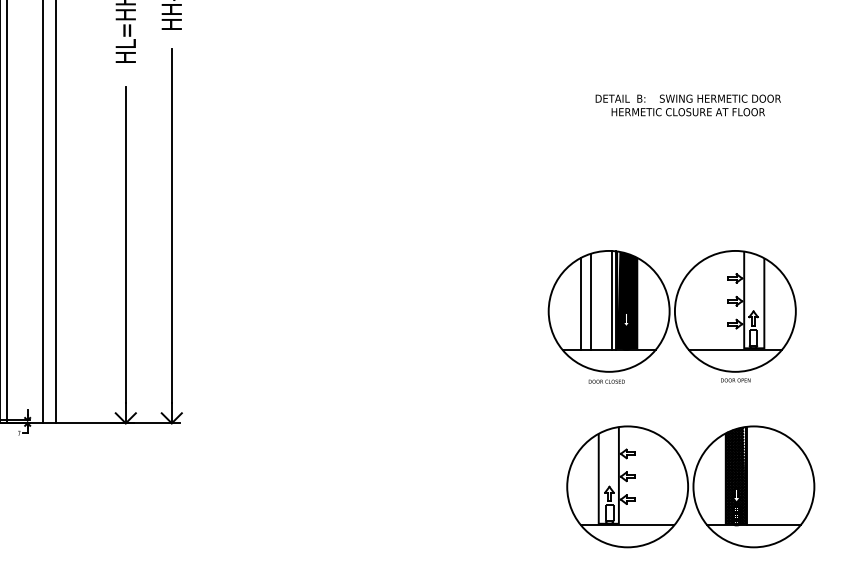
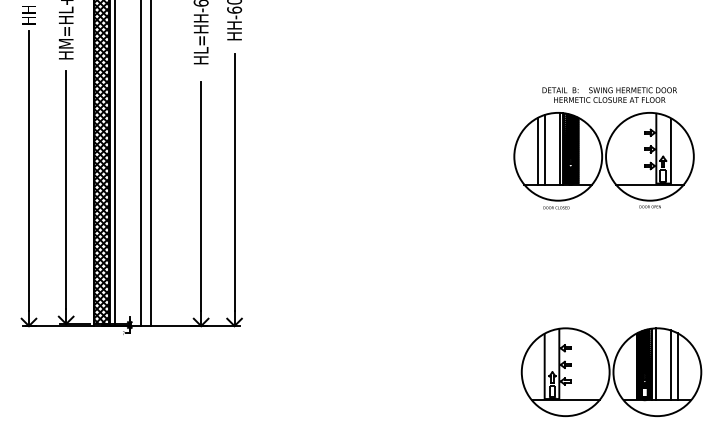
part: (671, 316) -> (603, 160), moved
line: (751, 476) -> (655, 364), added
line: (771, 477) -> (670, 365), added
line: (781, 478) -> (677, 366), added

